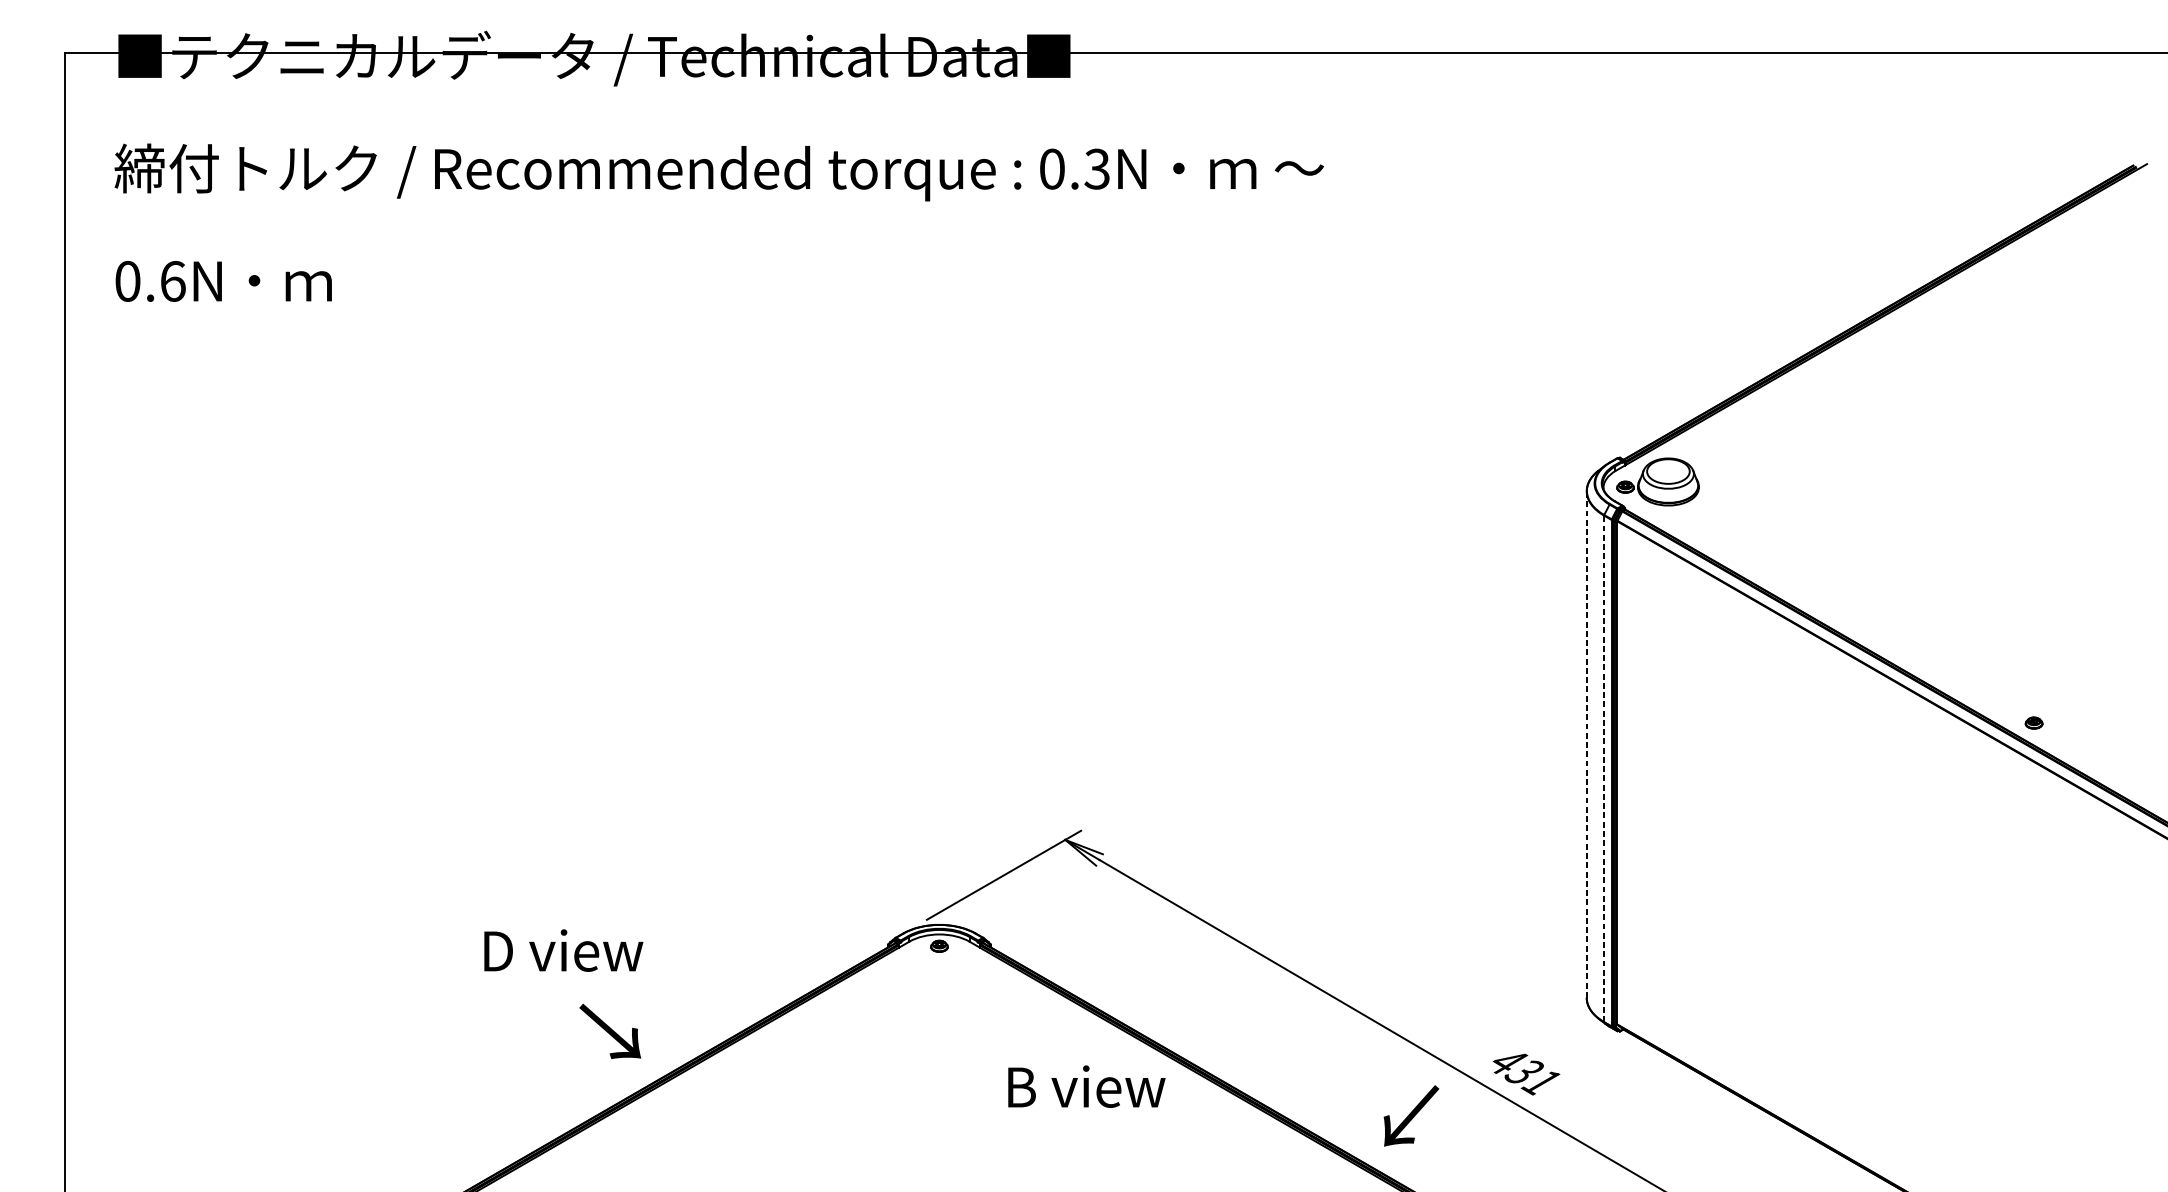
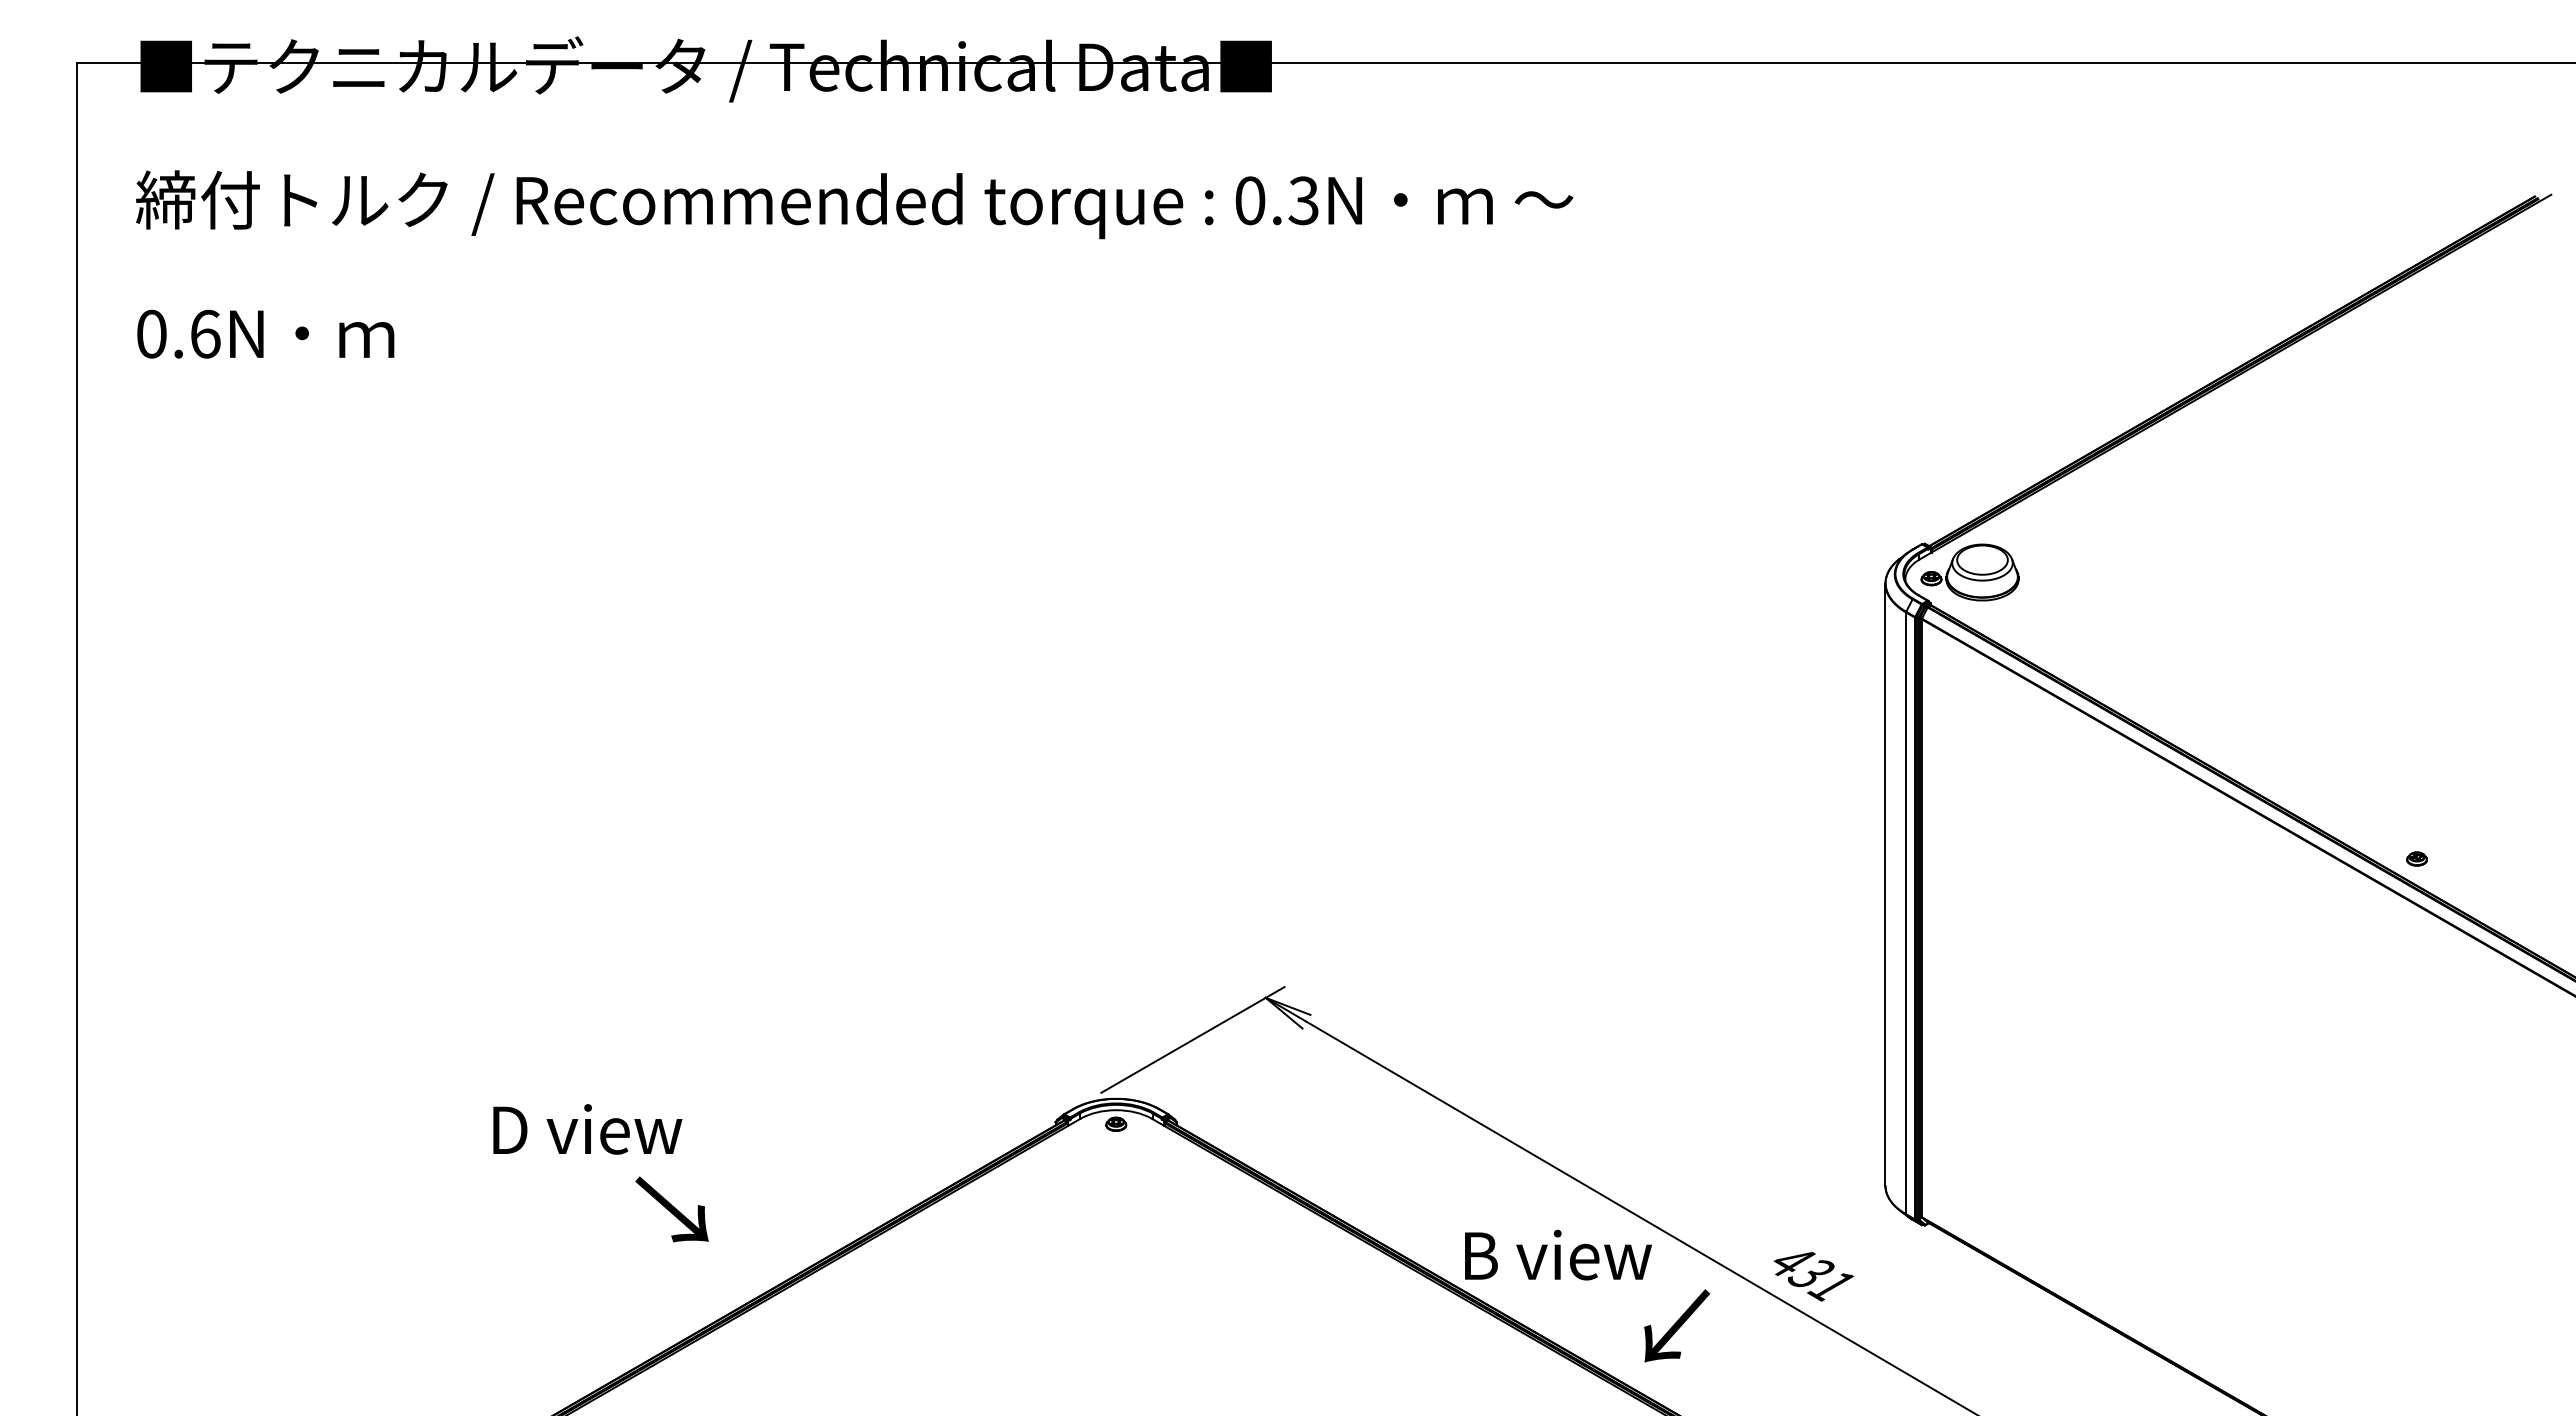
line: (1586, 744) -> (1885, 884), dashed -> solid
line: (1604, 768) -> (1906, 913), dashed -> solid
text: (563, 950) -> (587, 1129), moved
text: (609, 1031) -> (671, 1209), moved
text: (1086, 1086) -> (1558, 1254), moved

